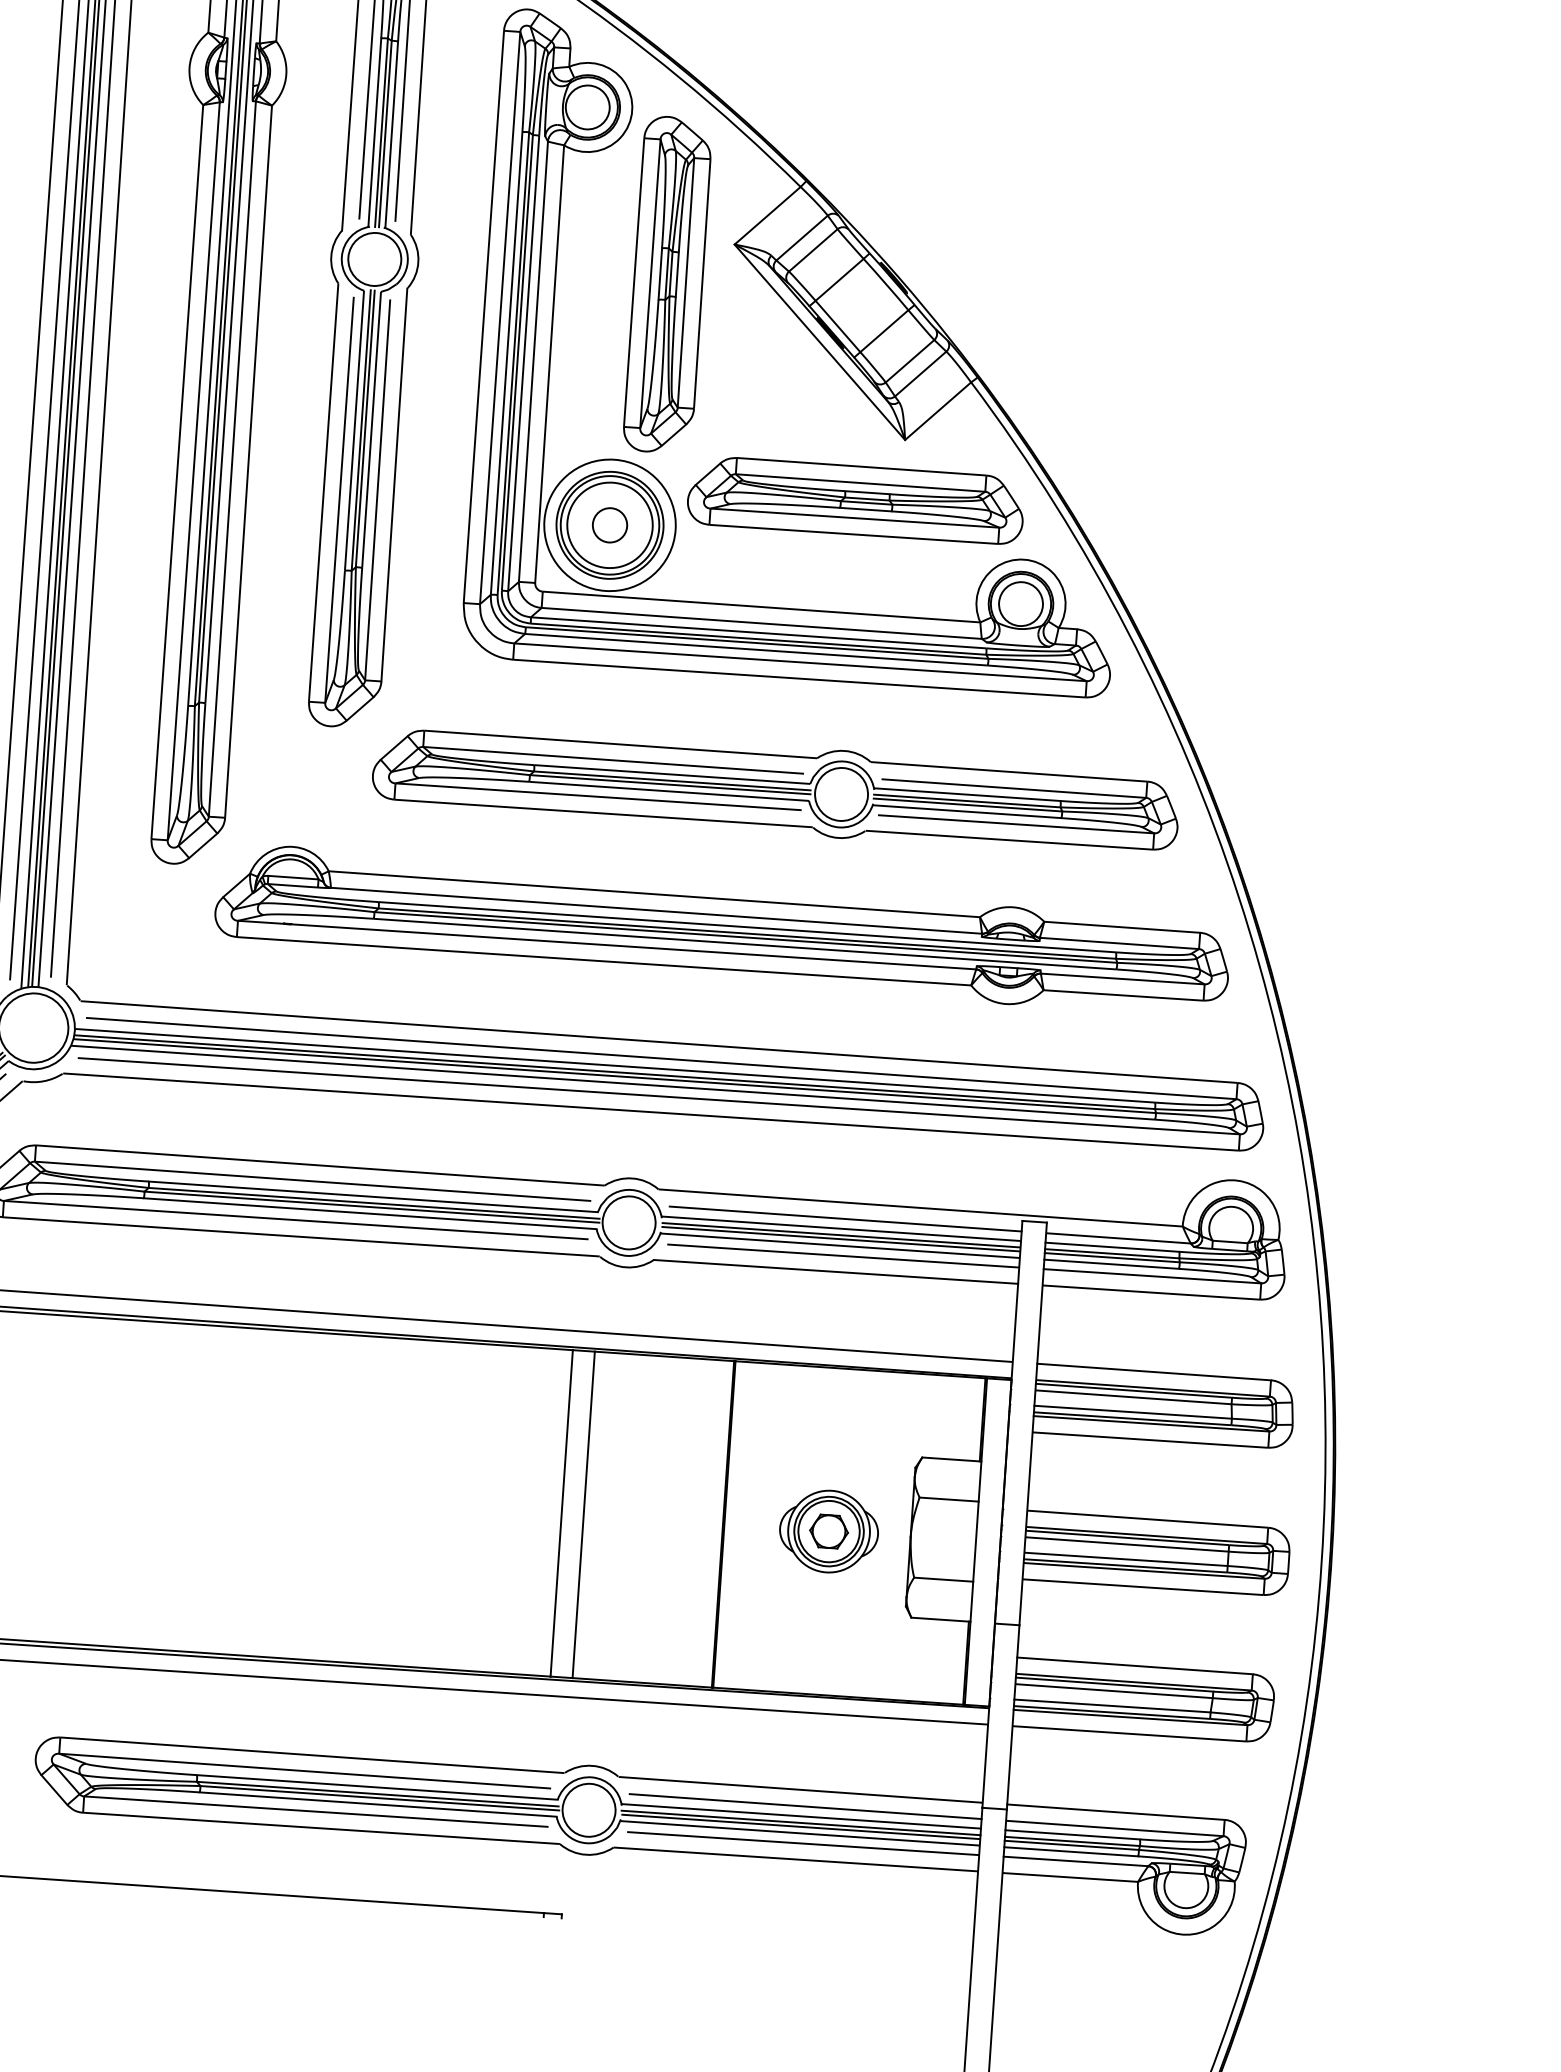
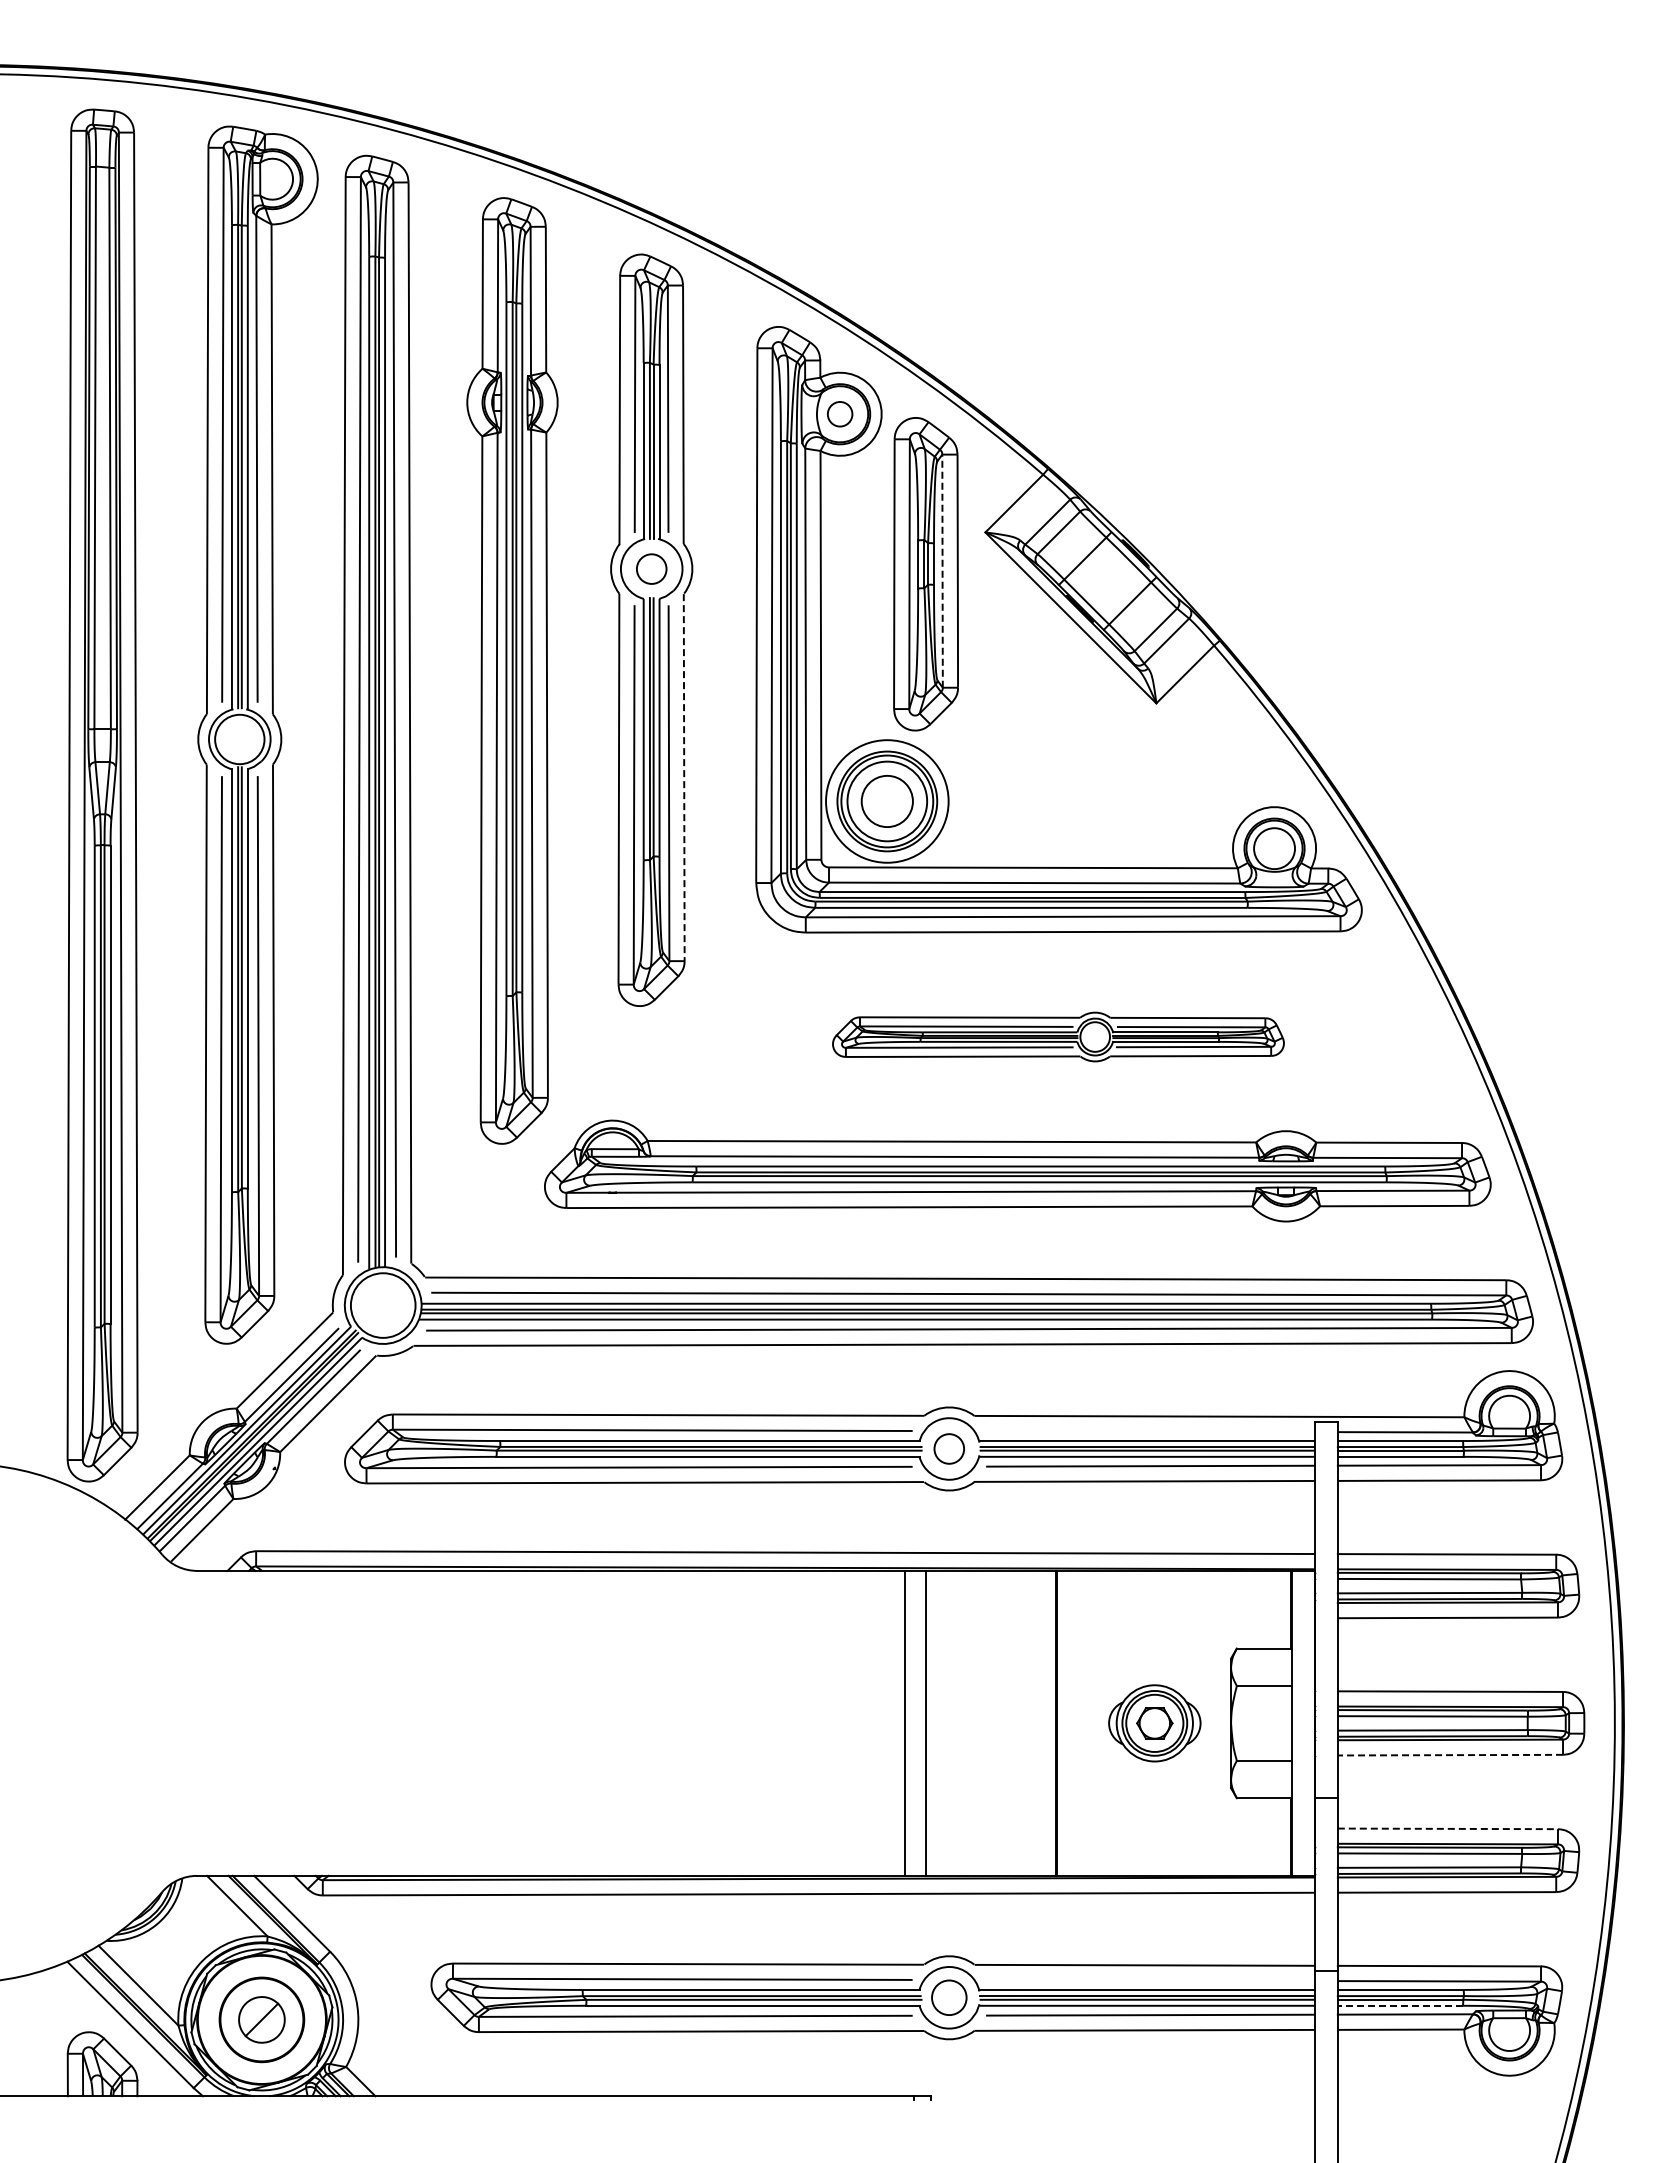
circle: (587, 106) -> (839, 413), size x0.6
circle: (374, 258) -> (651, 568), size x0.6
line: (685, 283) -> (942, 571), solid -> dashed
line: (394, 484) -> (684, 777), solid -> dashed
part: (856, 500) -> (1114, 762), removed
circle: (610, 525) -> (887, 801), size x1.6
part: (776, 789) -> (1058, 1036), size x0.6
line: (845, 1218) -> (1150, 1431), removed
circle: (629, 1222) -> (949, 1448), size x0.6
line: (1143, 1587) -> (1450, 1755), solid -> dashed
line: (1135, 1665) -> (1448, 1828), solid -> dashed
line: (805, 1806) -> (1150, 1980), removed
circle: (589, 1810) -> (949, 1997), size x0.7
line: (1071, 1851) -> (1400, 2005), solid -> dashed

